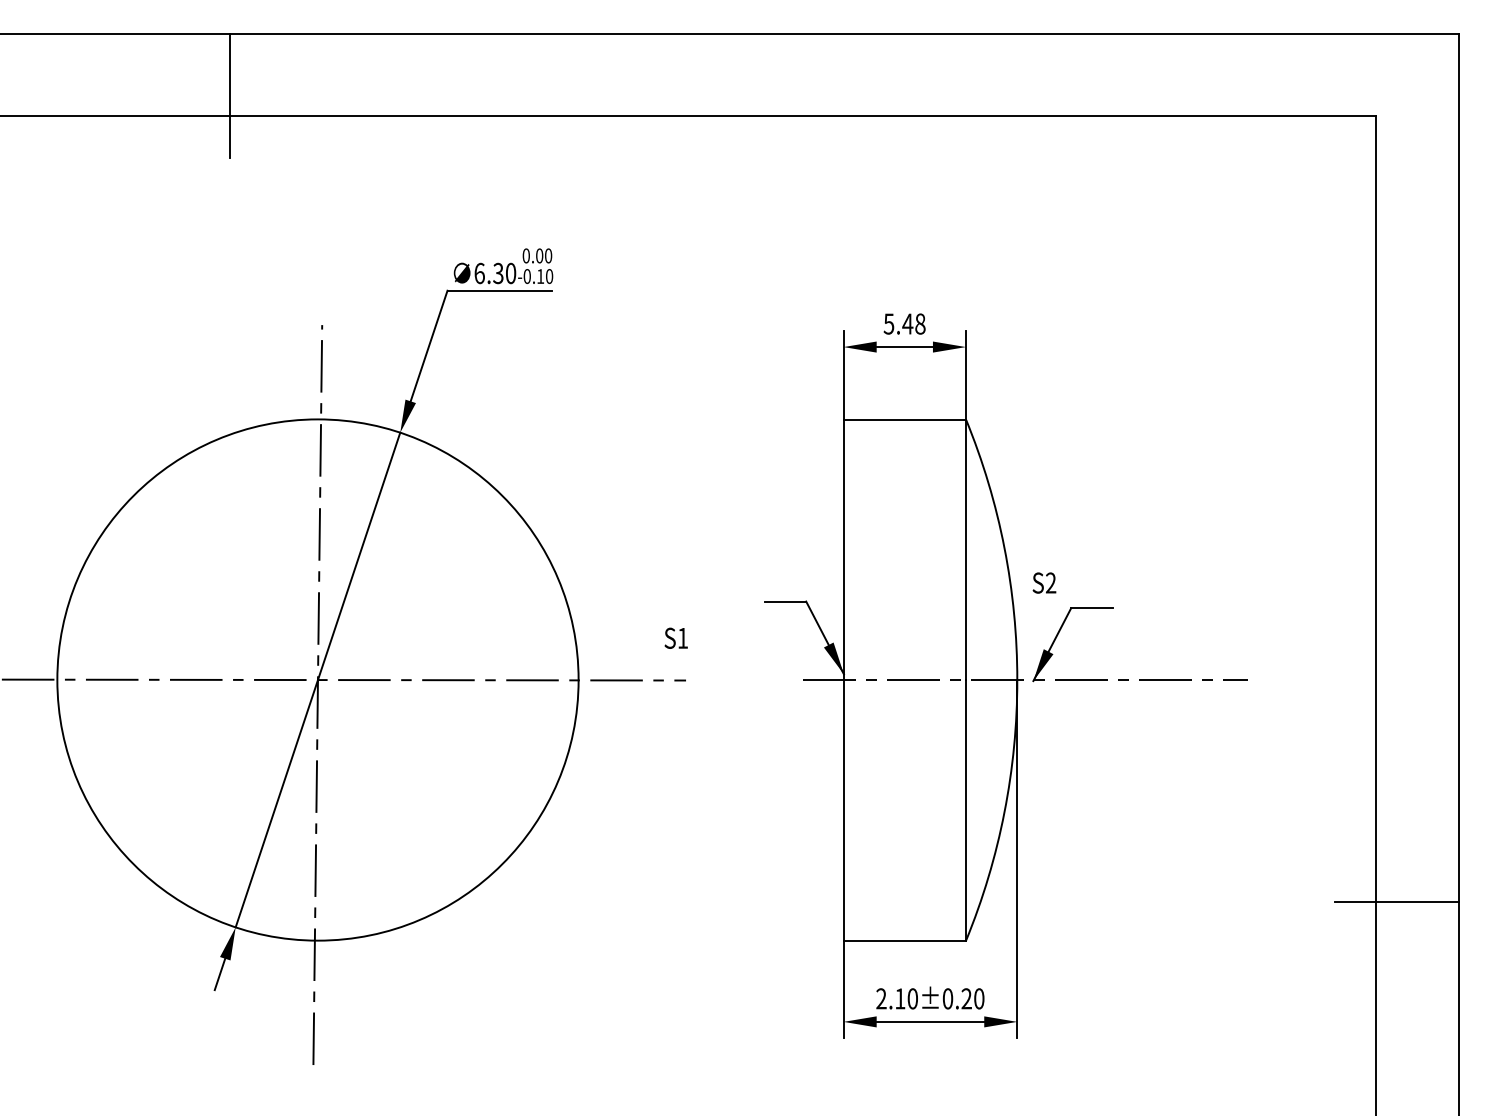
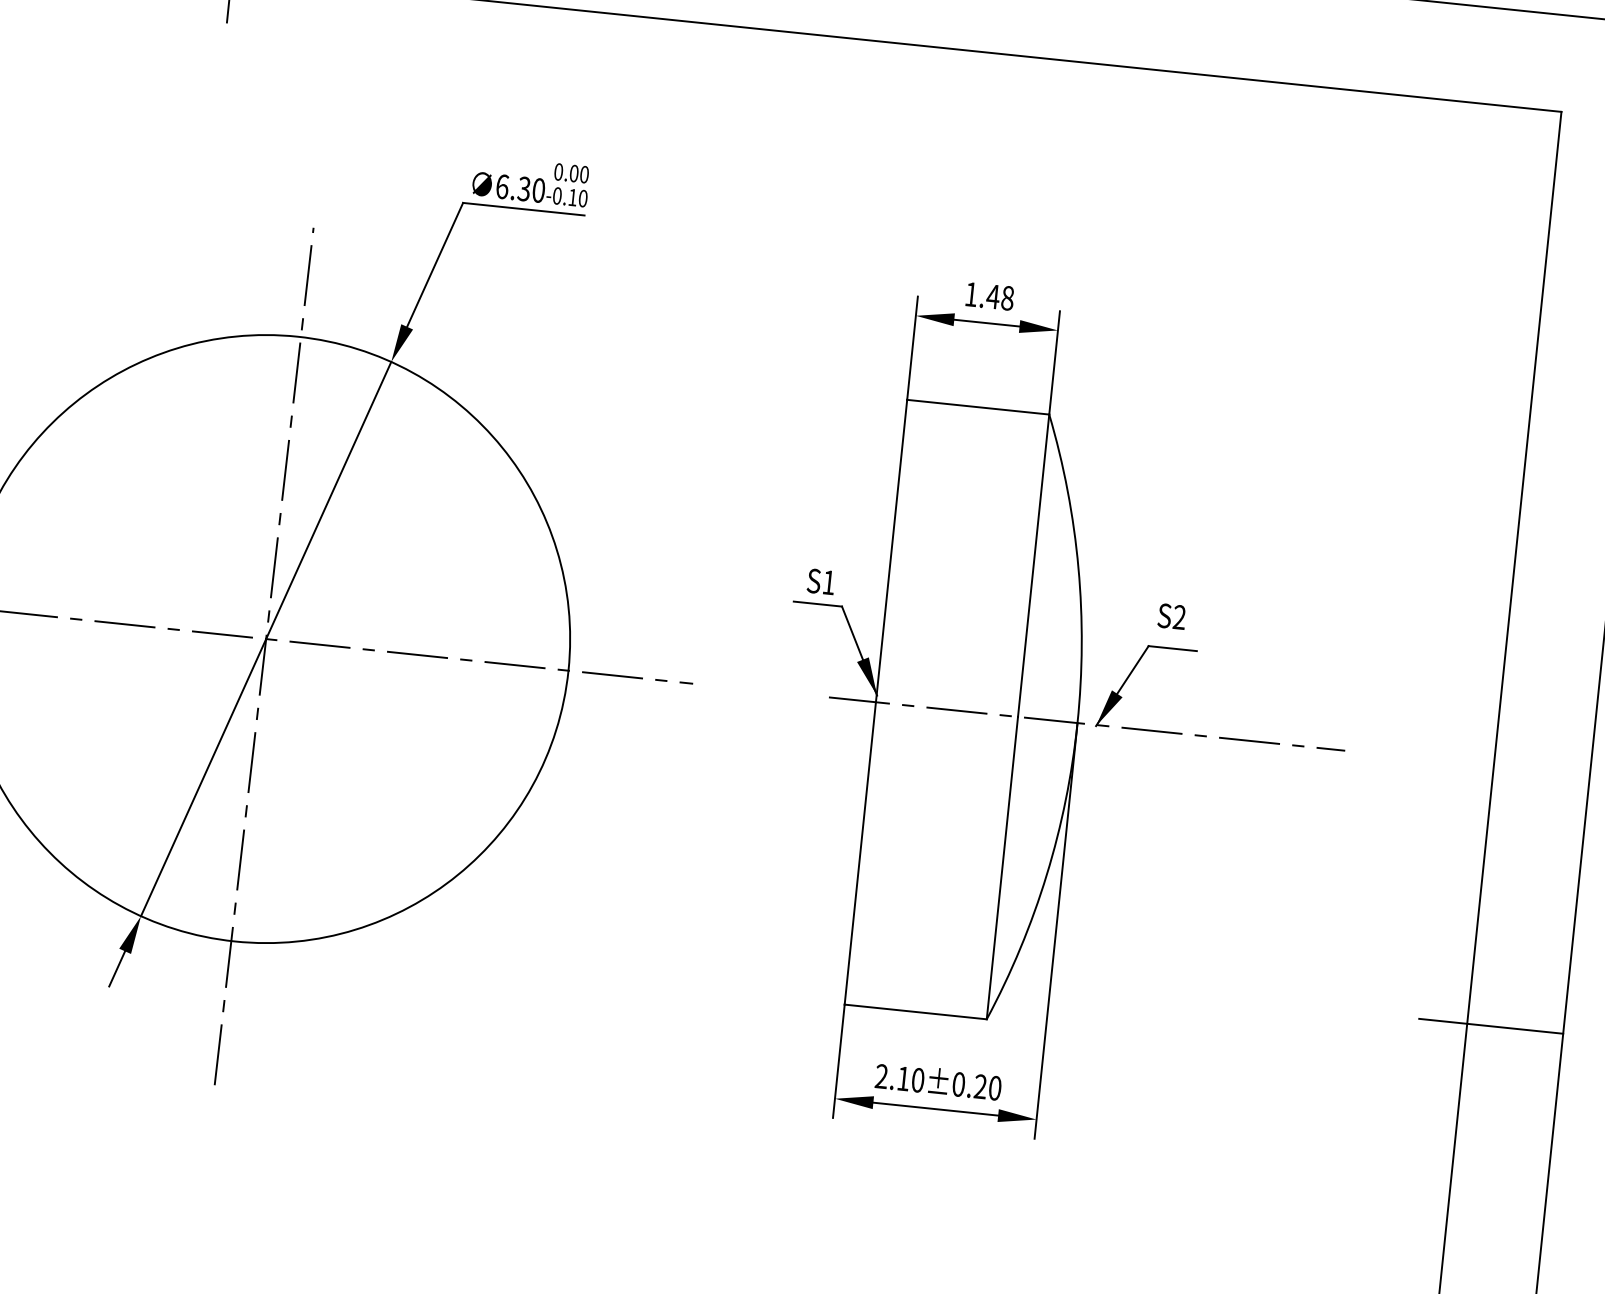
text: (888, 323) -> (970, 293), 5.48 -> 1.48
text: (1044, 582) -> (1172, 615), moved
text: (675, 637) -> (820, 580), moved

